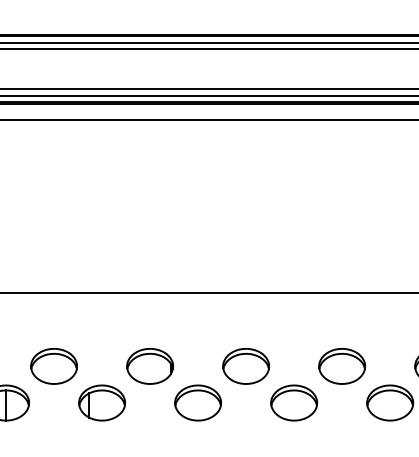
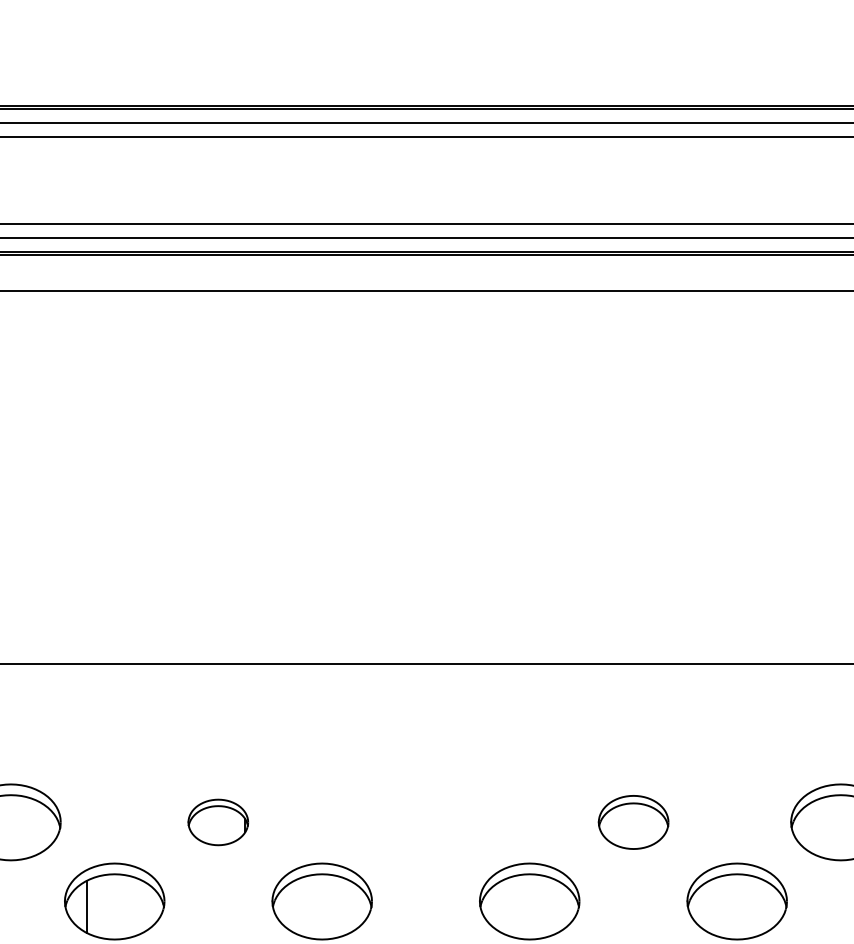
part: (149, 366) -> (217, 822), size x0.6
part: (246, 366) -> (426, 822), removed
part: (342, 366) -> (634, 822), size x0.7

